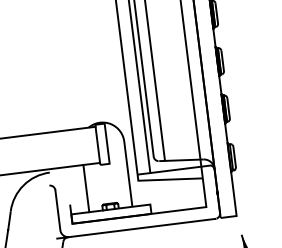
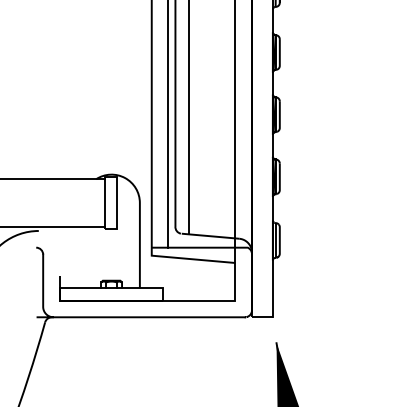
line: (86, 188) -> (83, 257), removed

